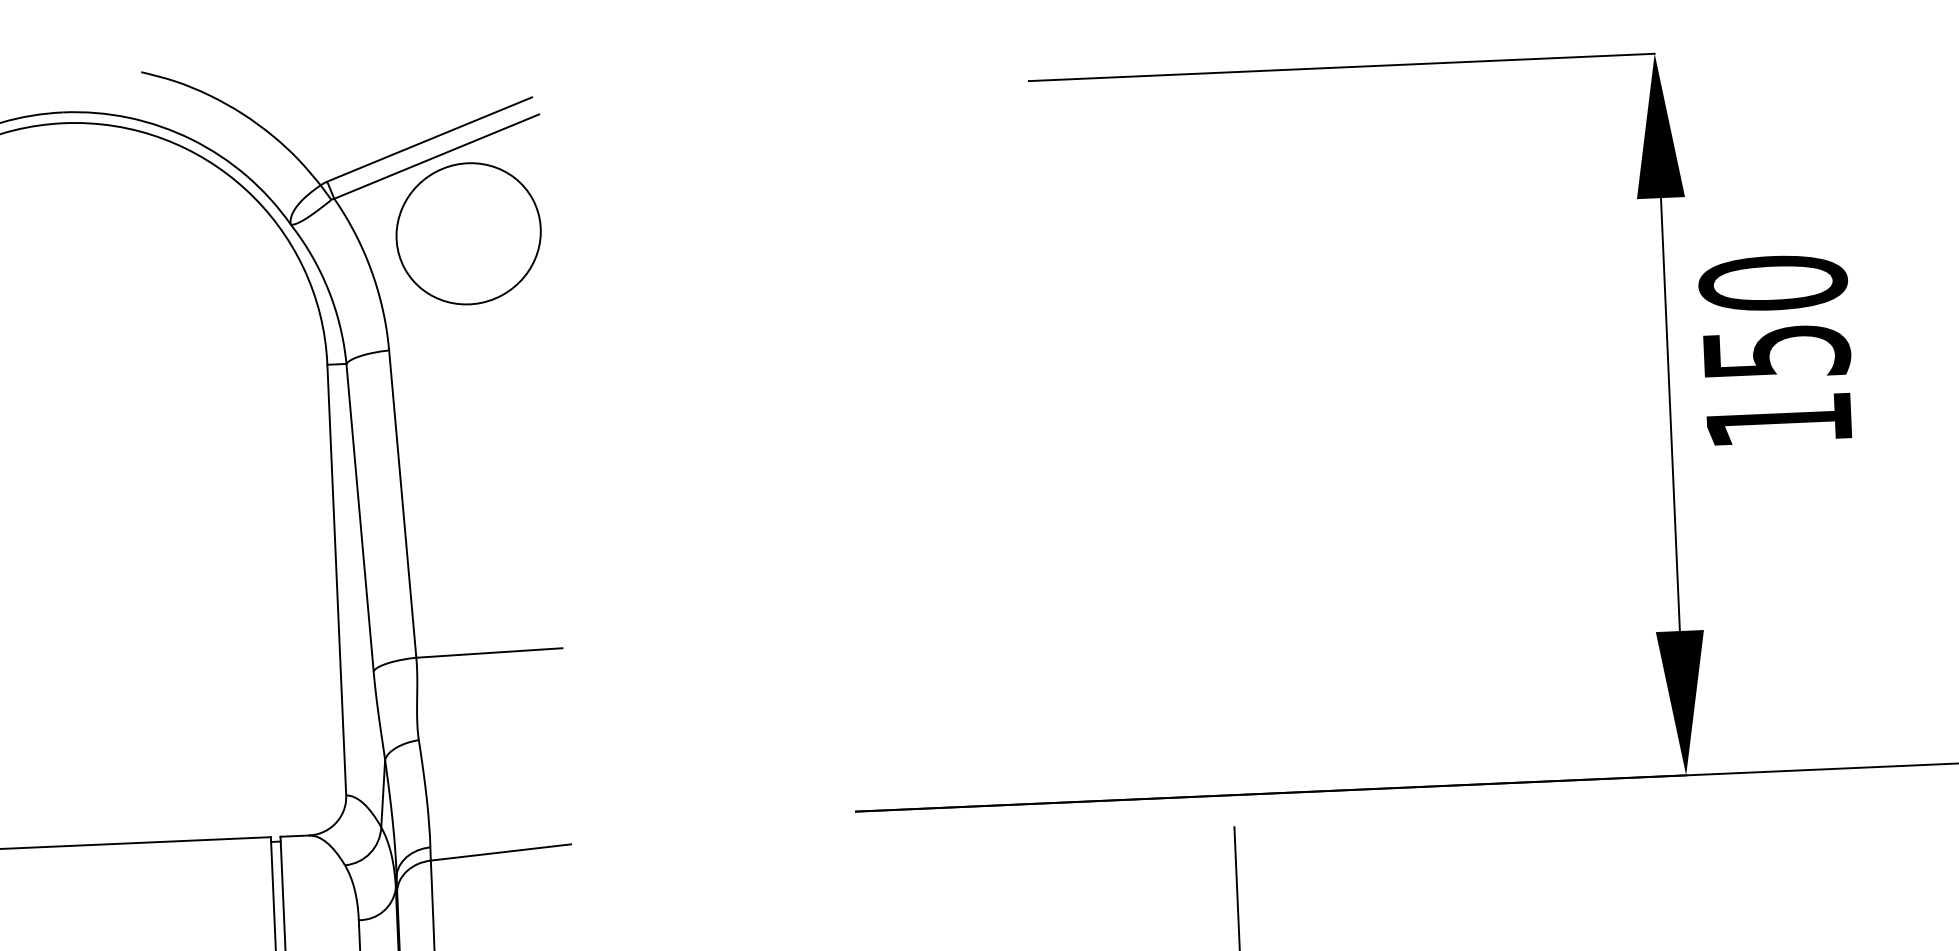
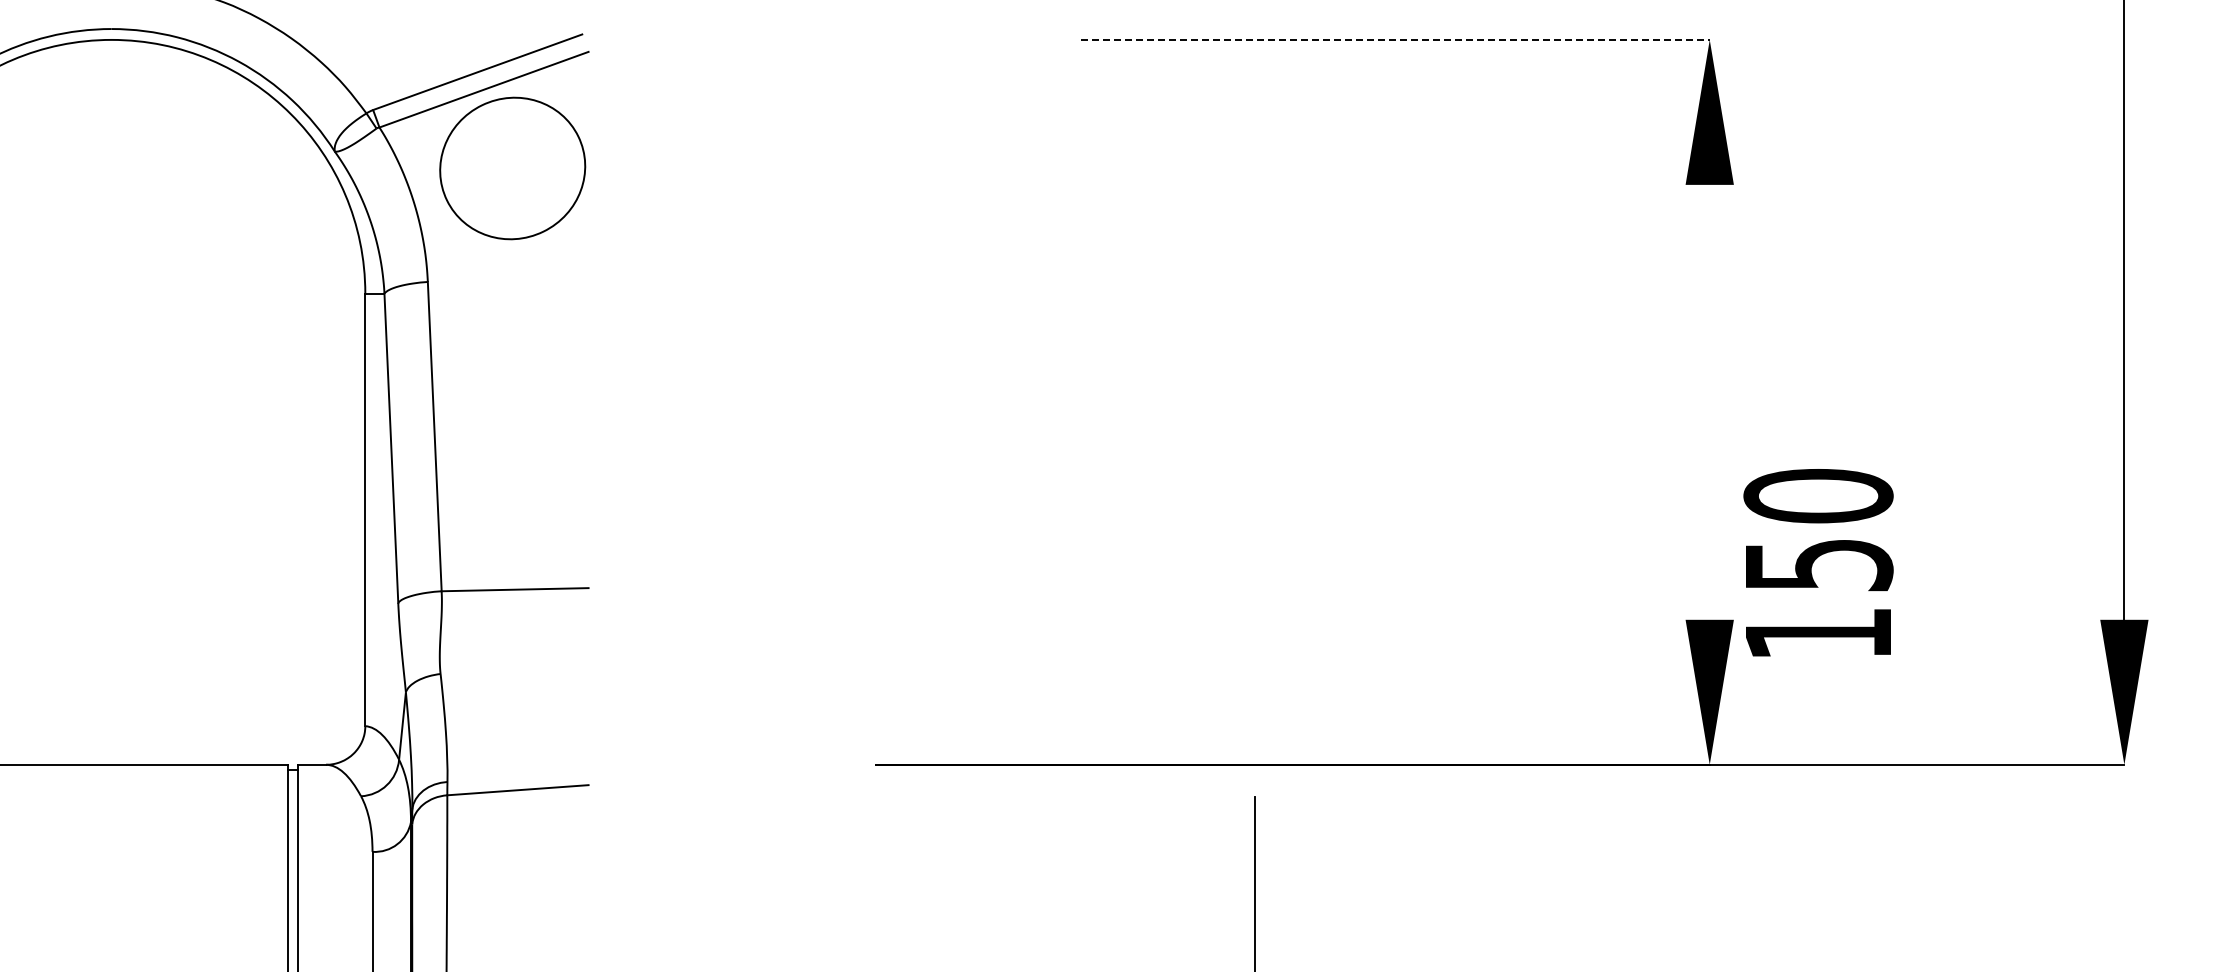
line: (1341, 67) -> (1395, 39), solid -> dashed
text: (1776, 349) -> (1818, 562), moved
line: (1670, 413) -> (1709, 401), removed

